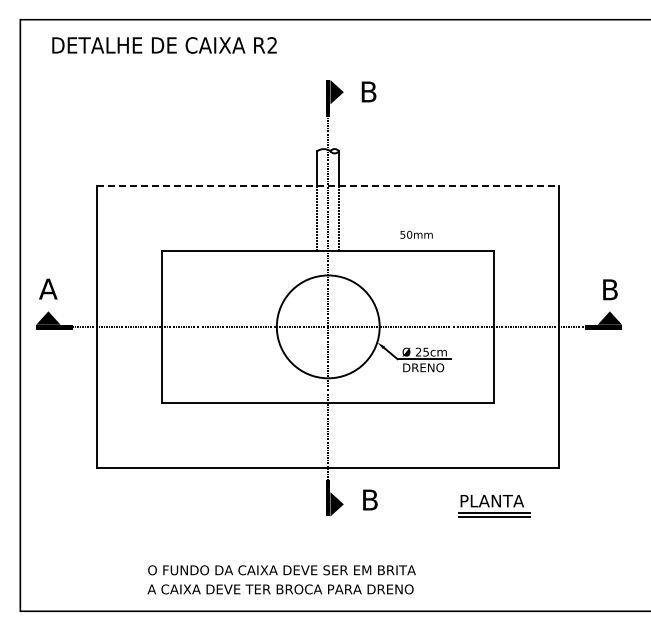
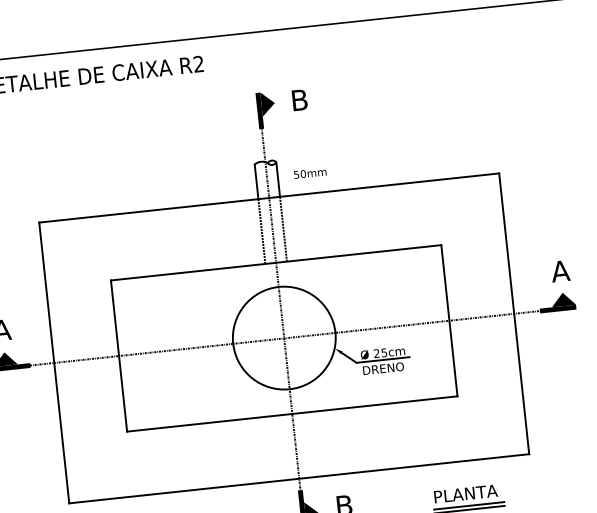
line: (328, 185) -> (269, 197), dashed -> solid
text: (416, 234) -> (310, 173), moved
text: (609, 289) -> (559, 271), B -> A

